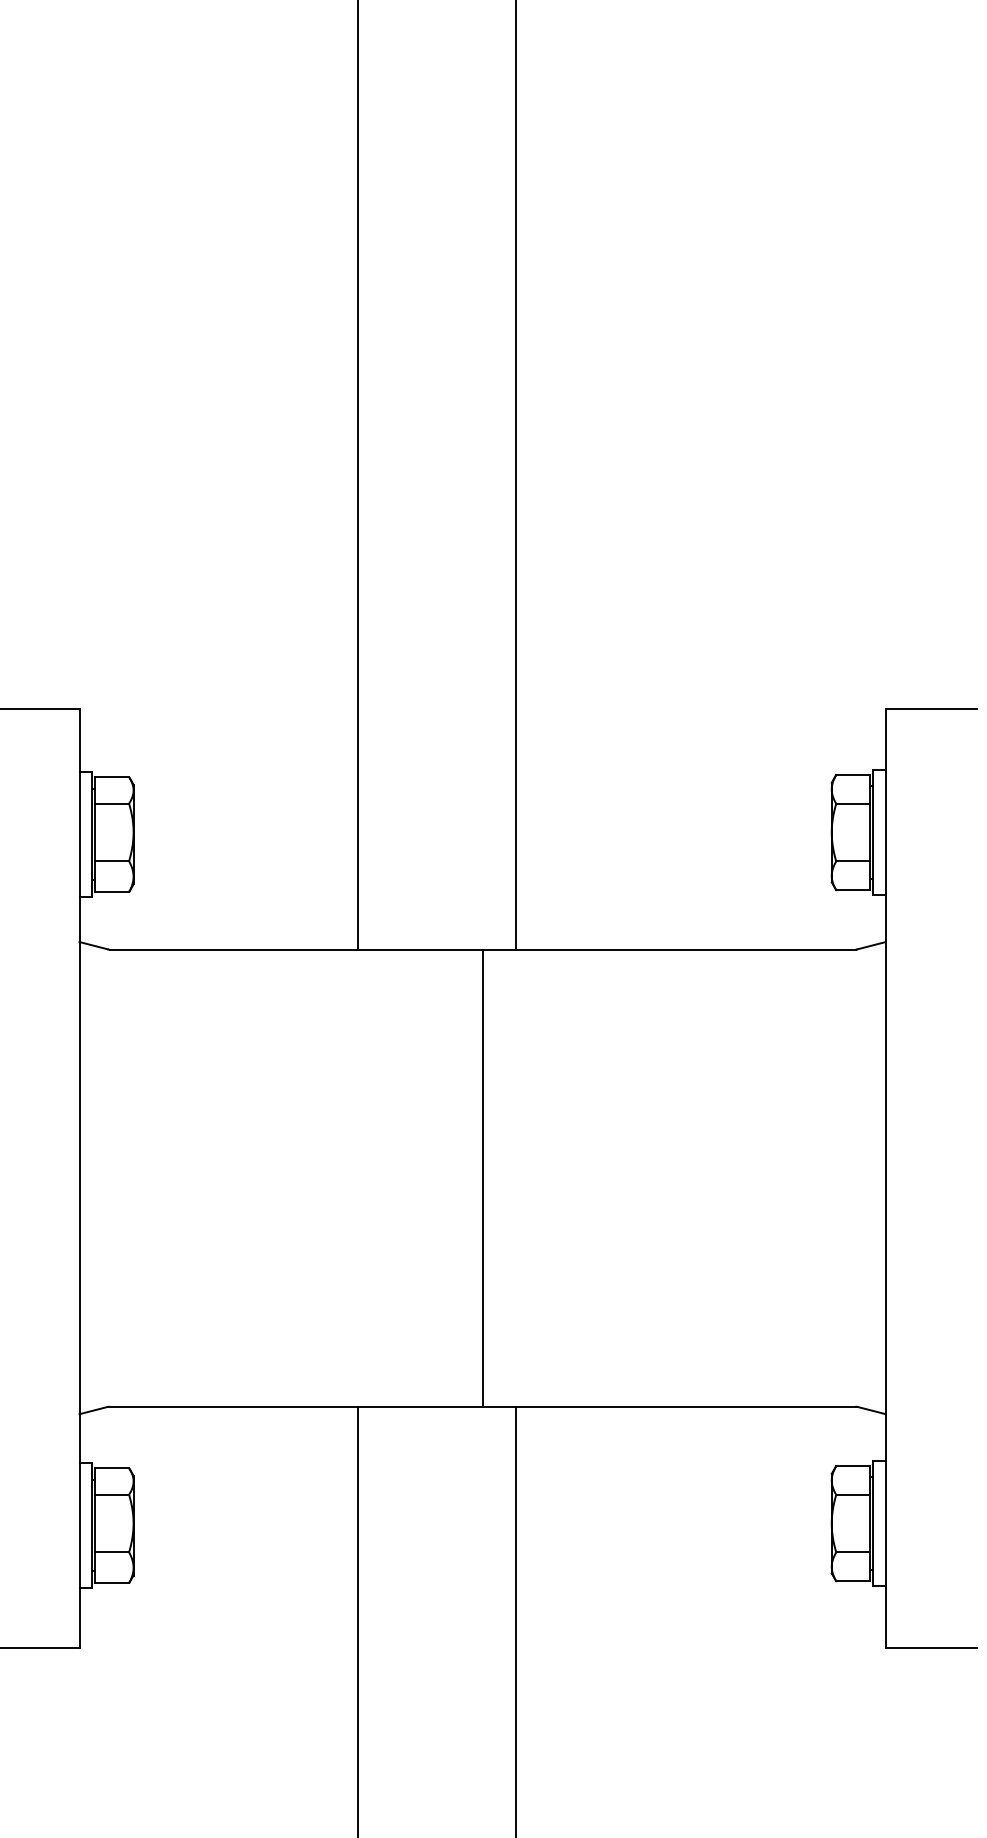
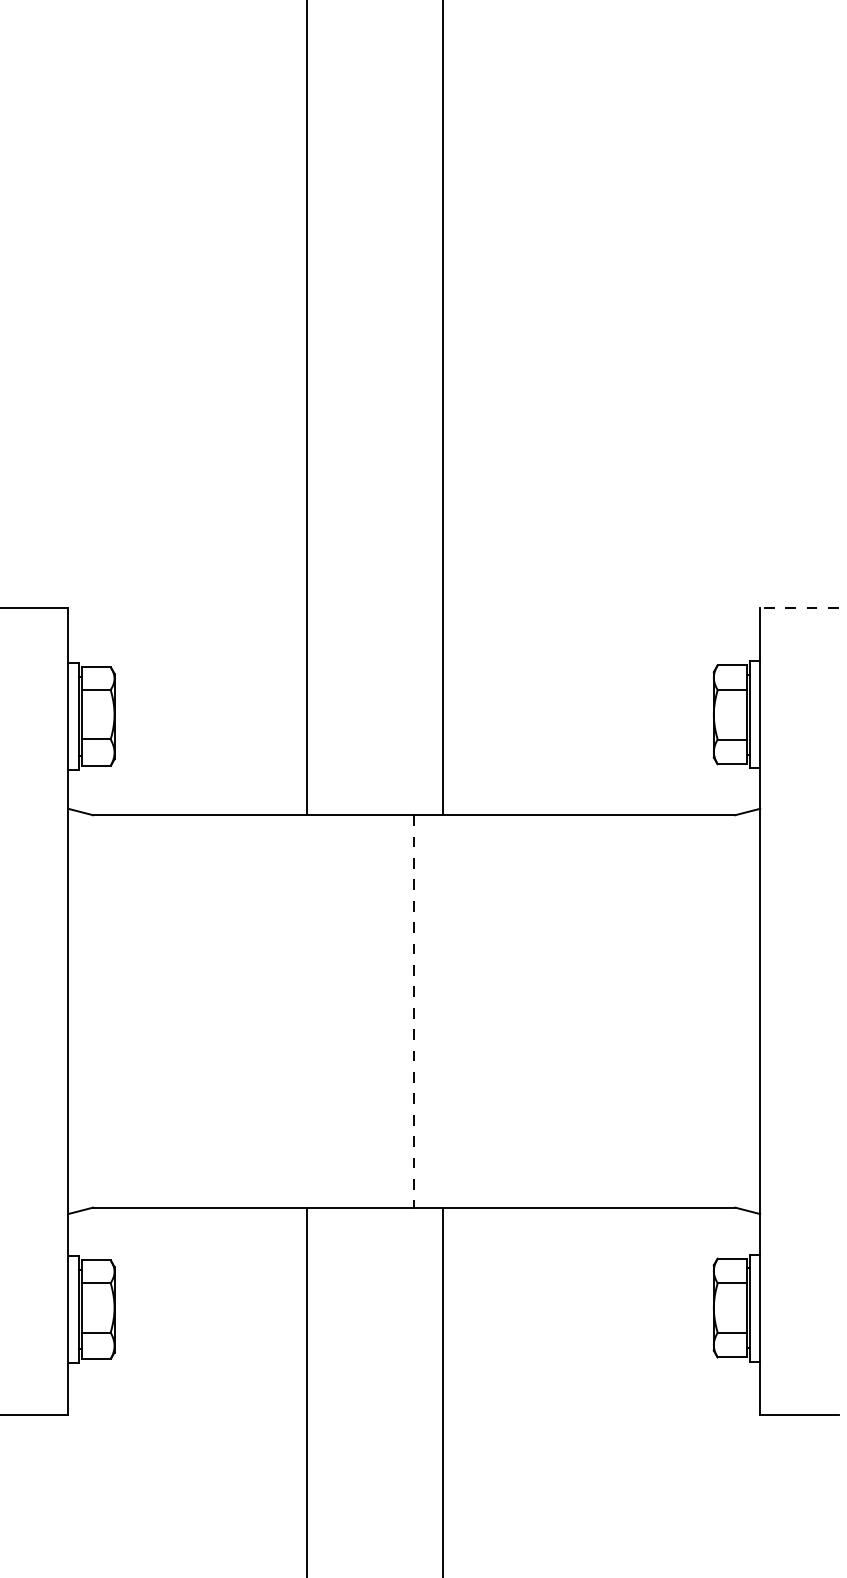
line: (931, 708) -> (799, 608), solid -> dashed
line: (482, 1178) -> (414, 1011), solid -> dashed

